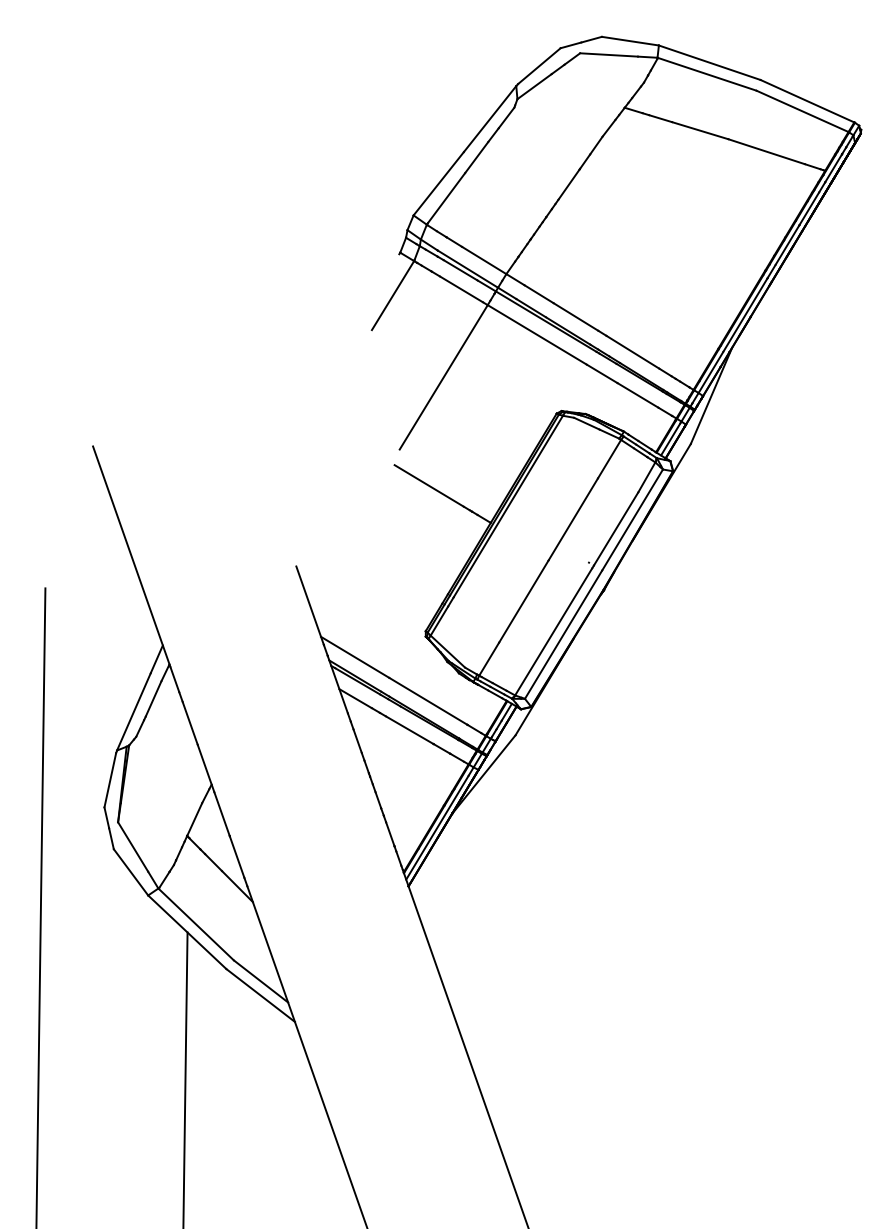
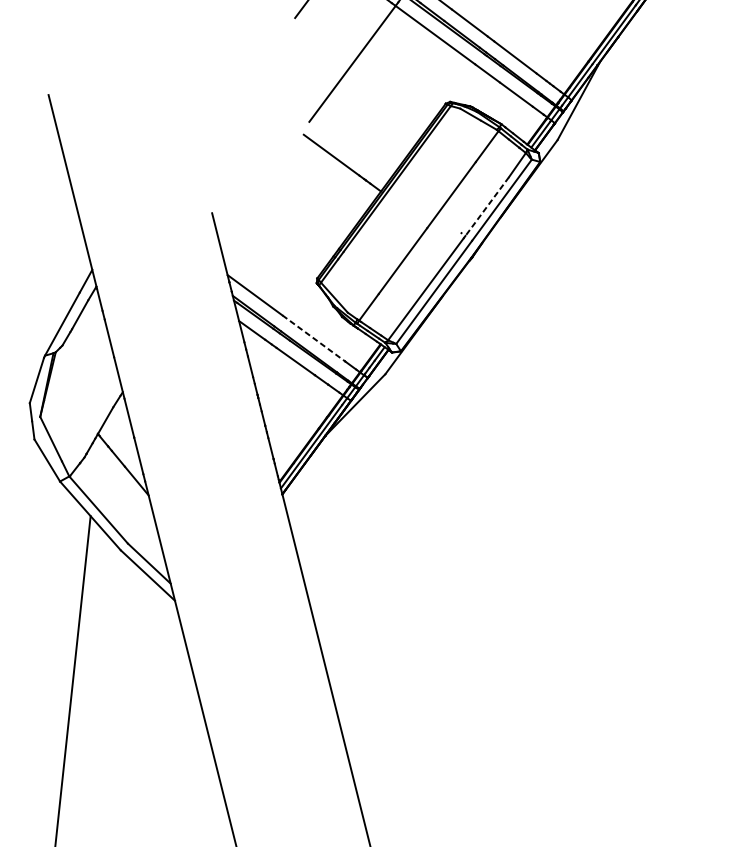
line: (616, 528) -> (487, 206), solid -> dashed
line: (428, 701) -> (313, 338), solid -> dashed

